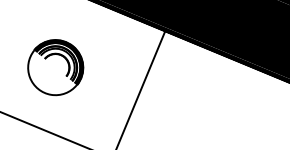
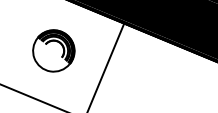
part: (55, 67) -> (53, 50), moved

